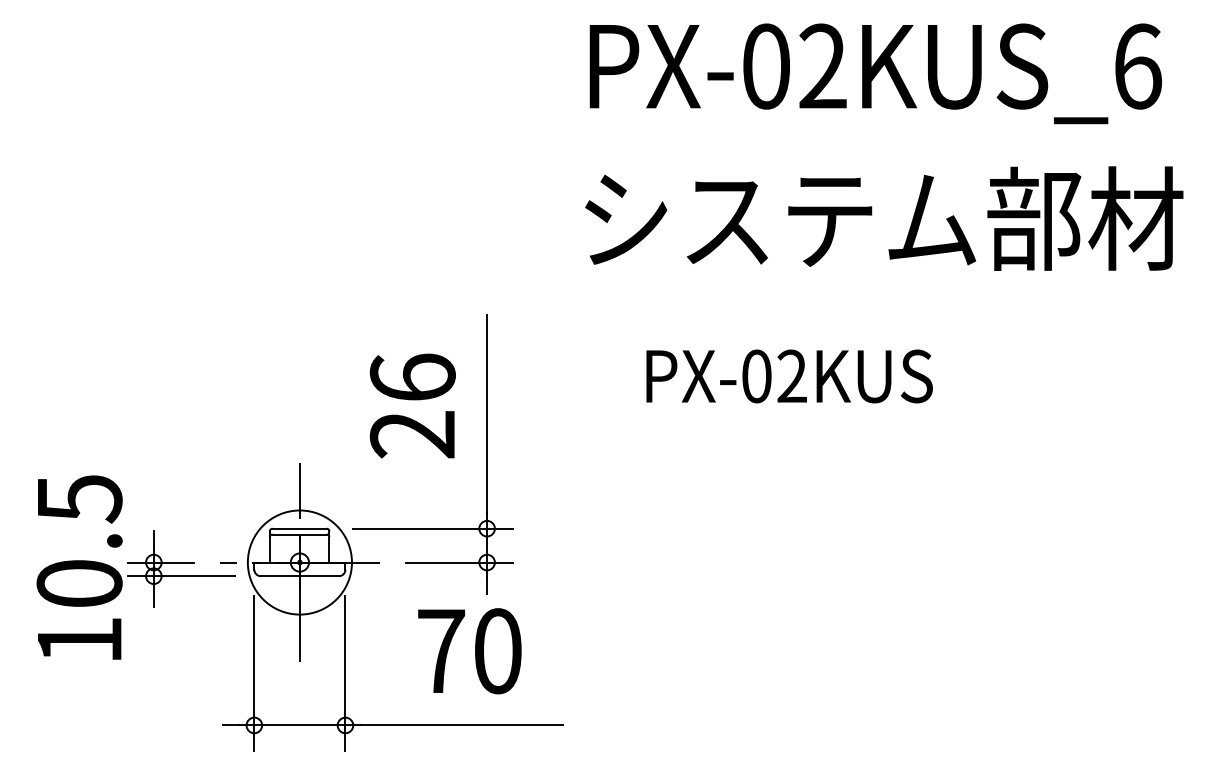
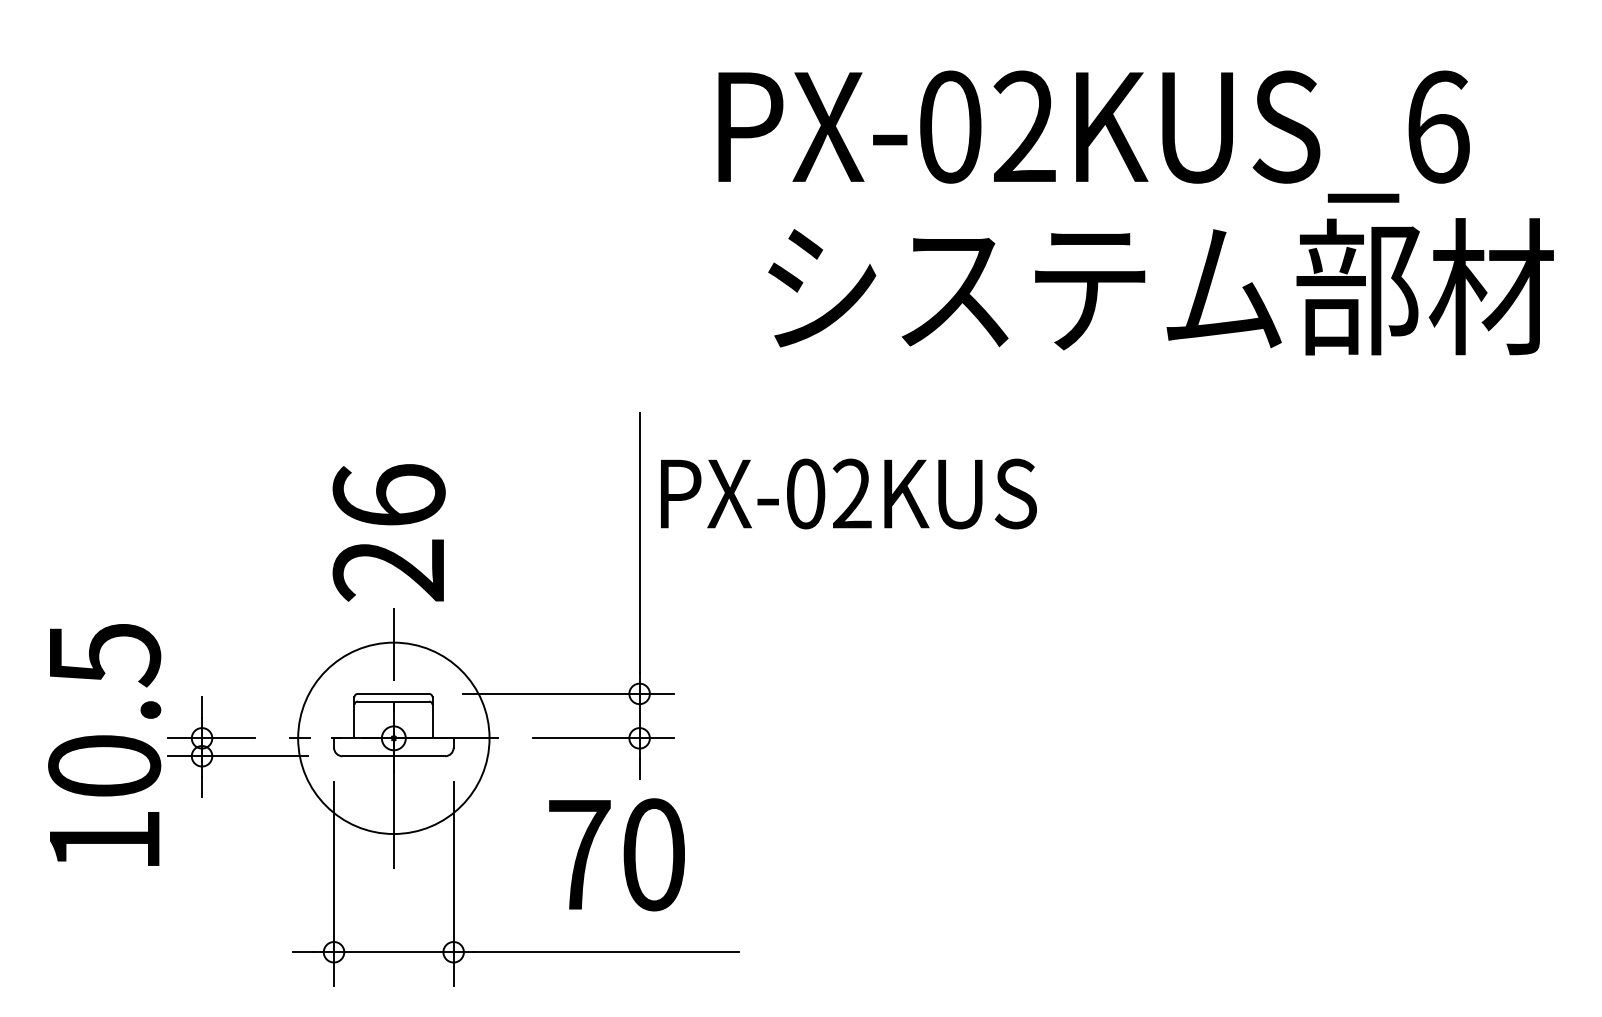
text: (875, 73) -> (1093, 136), moved
text: (789, 376) -> (848, 493), moved
text: (412, 405) -> (388, 532), moved
circle: (299, 561) -> (393, 737), size x1.4

